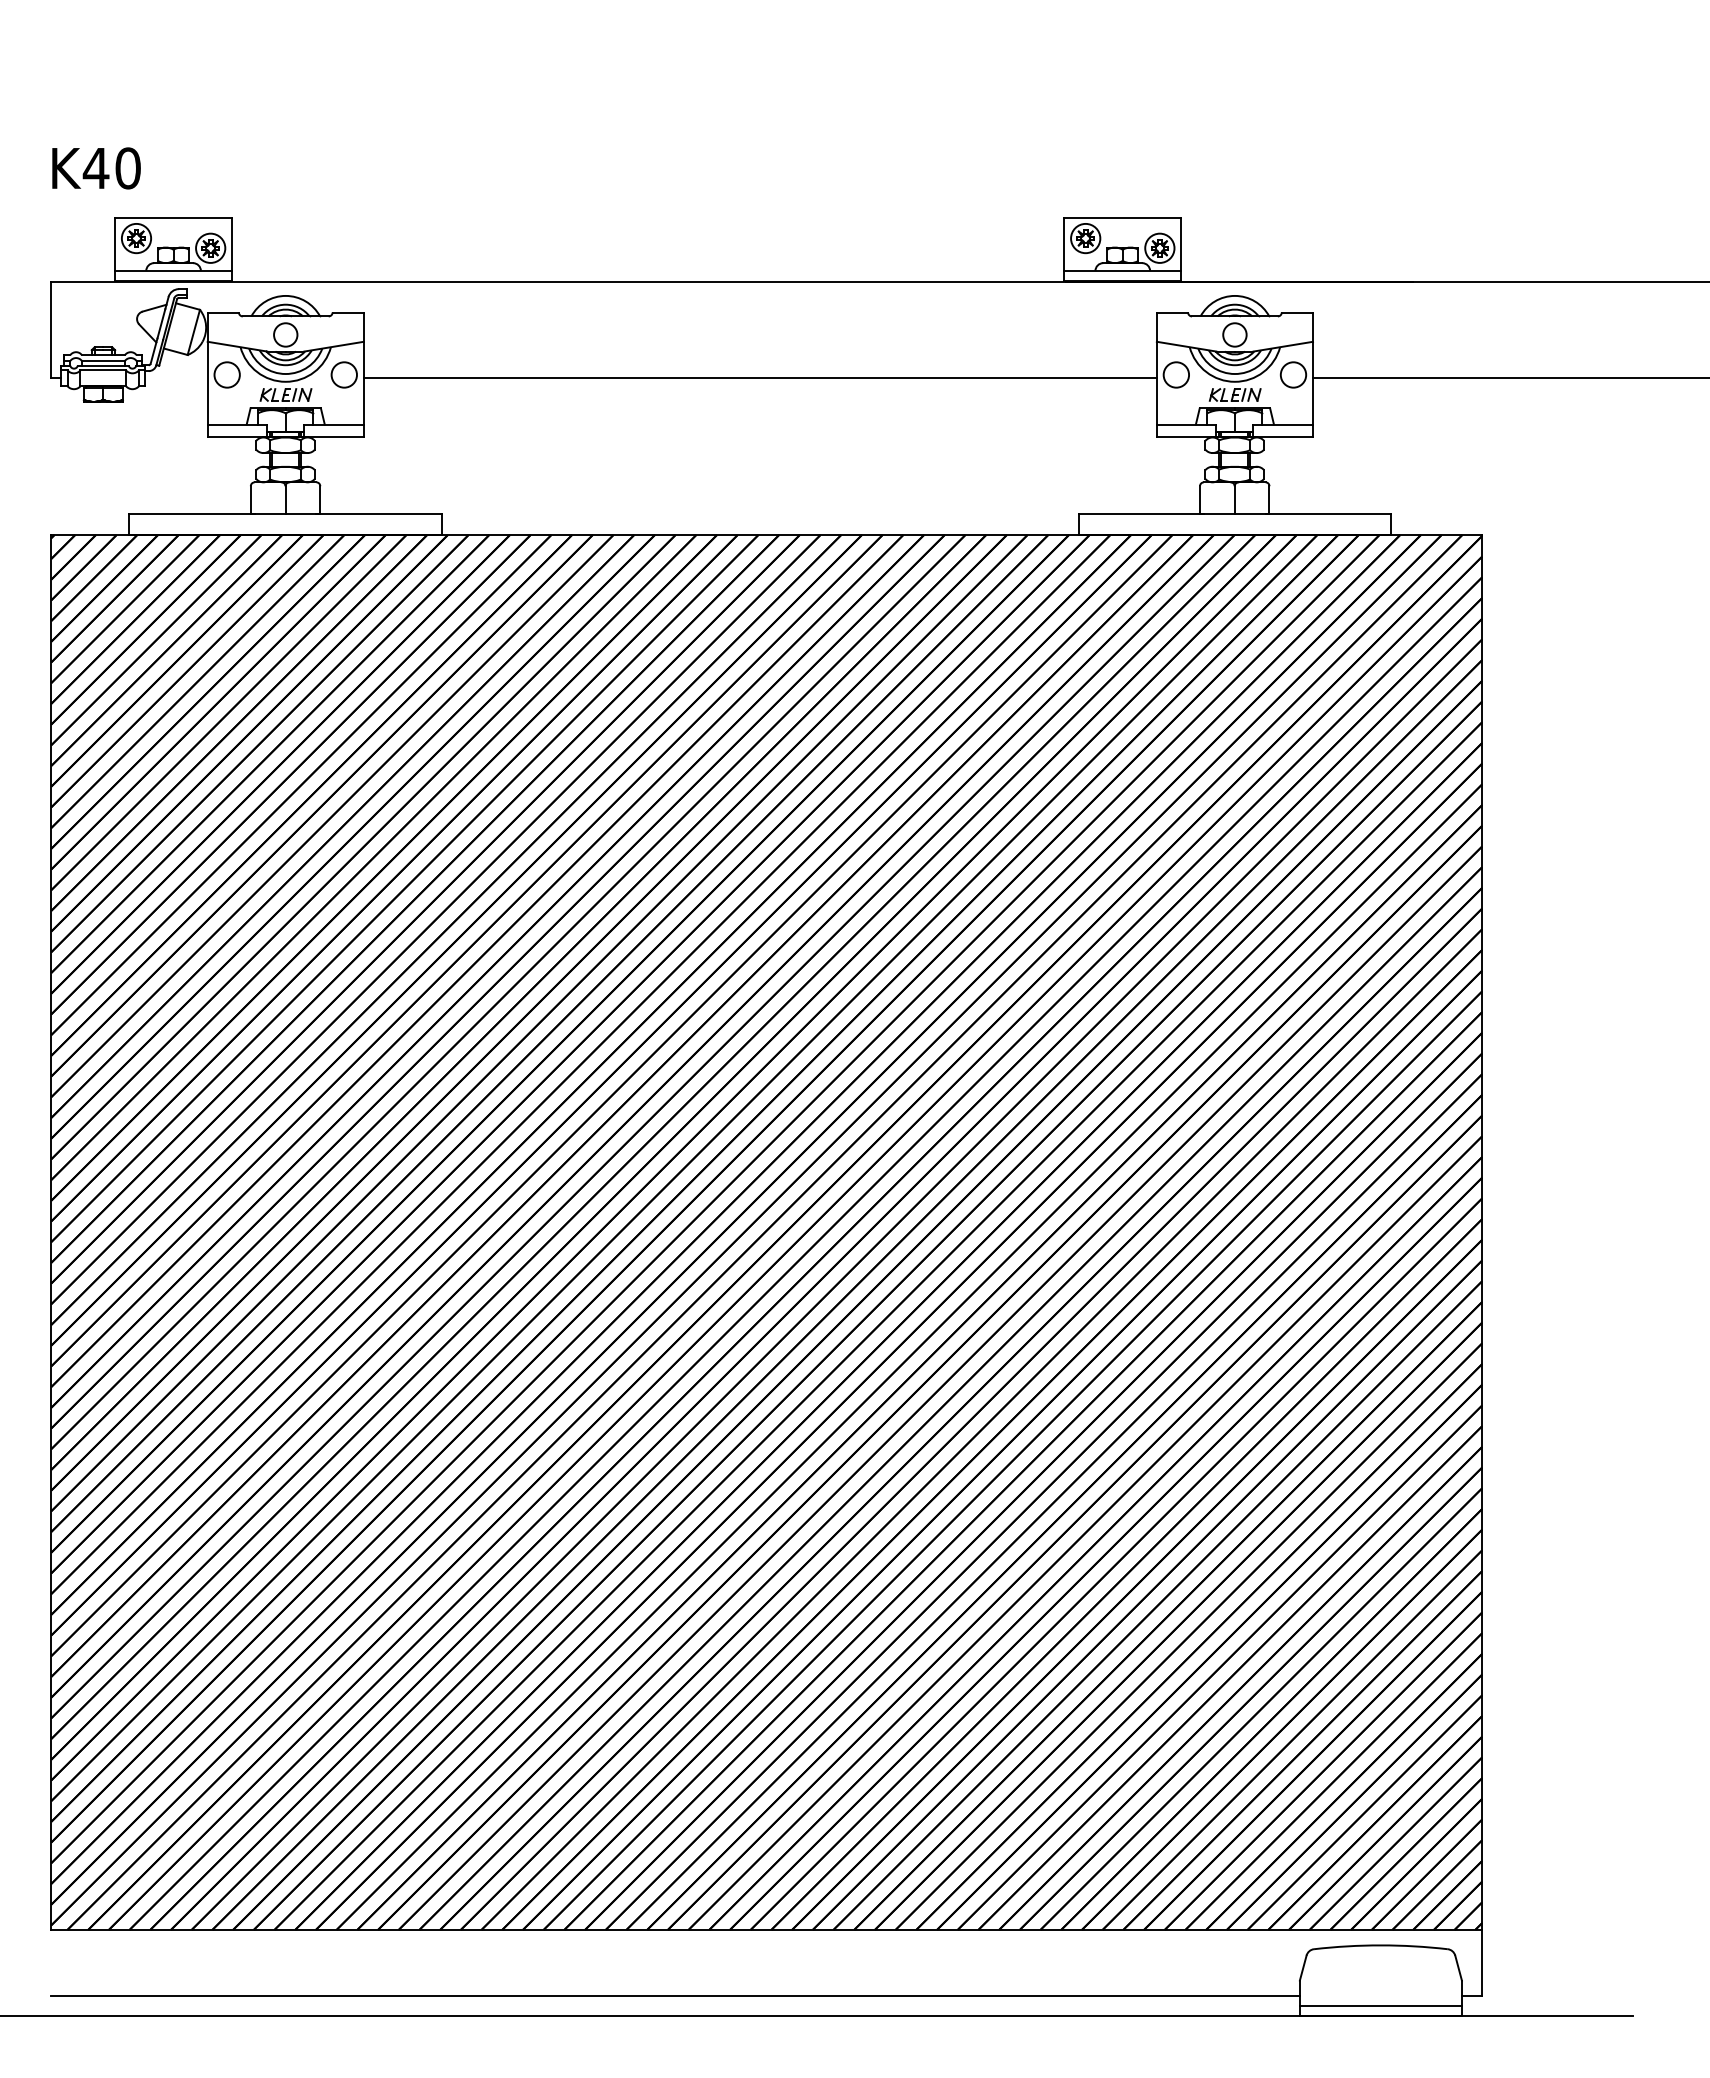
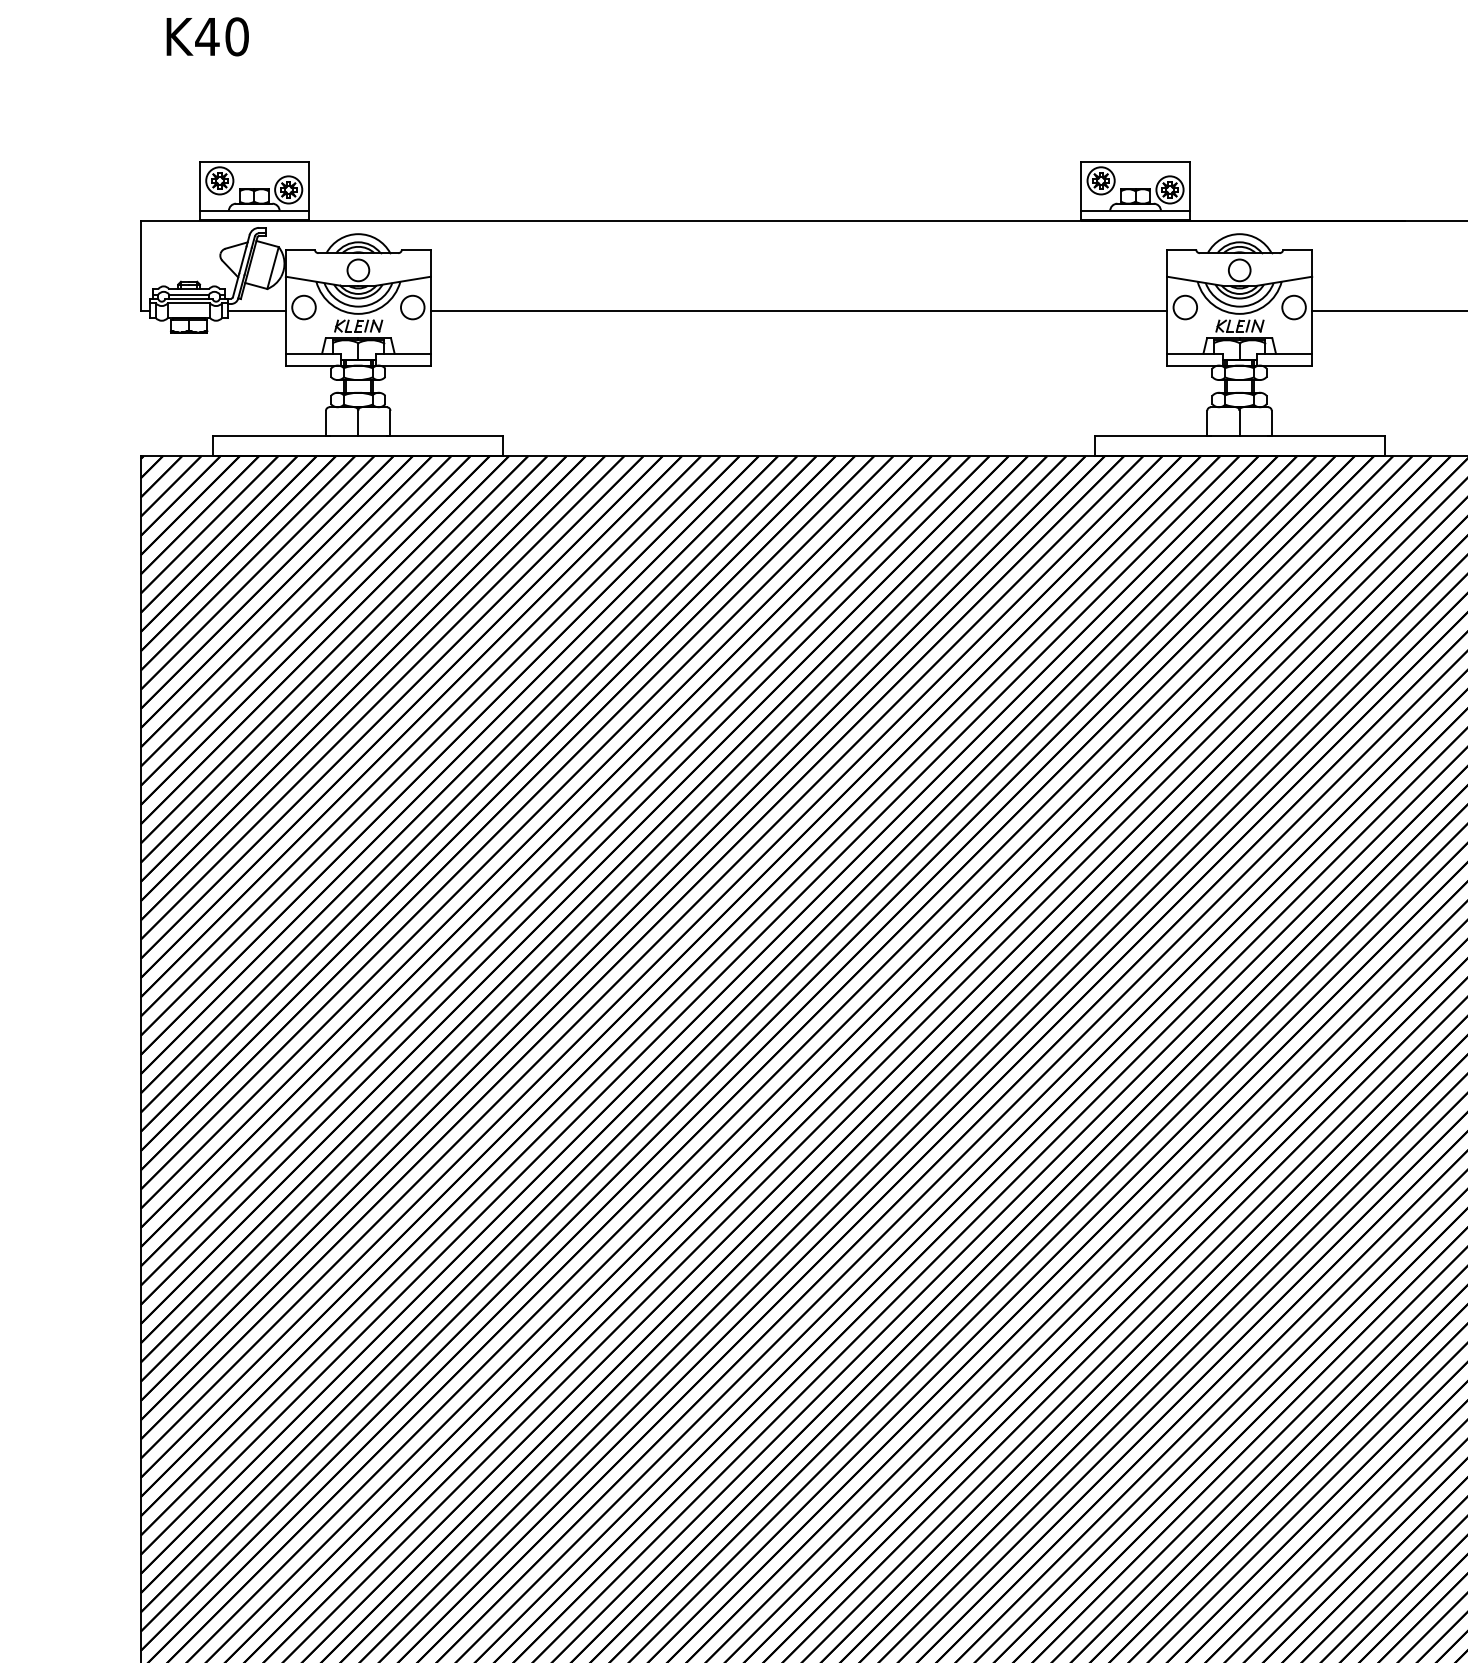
text: (96, 168) -> (207, 36), moved
line: (176, 378) -> (256, 310), added

